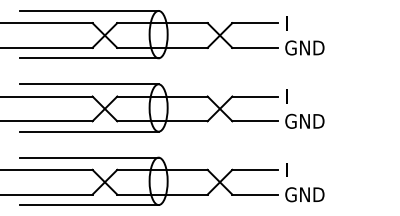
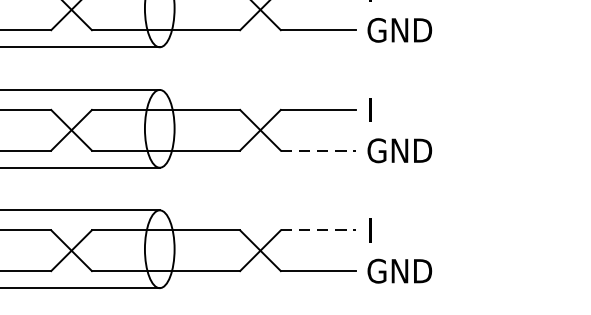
line: (255, 121) -> (318, 150), solid -> dashed
line: (255, 169) -> (318, 229), solid -> dashed

